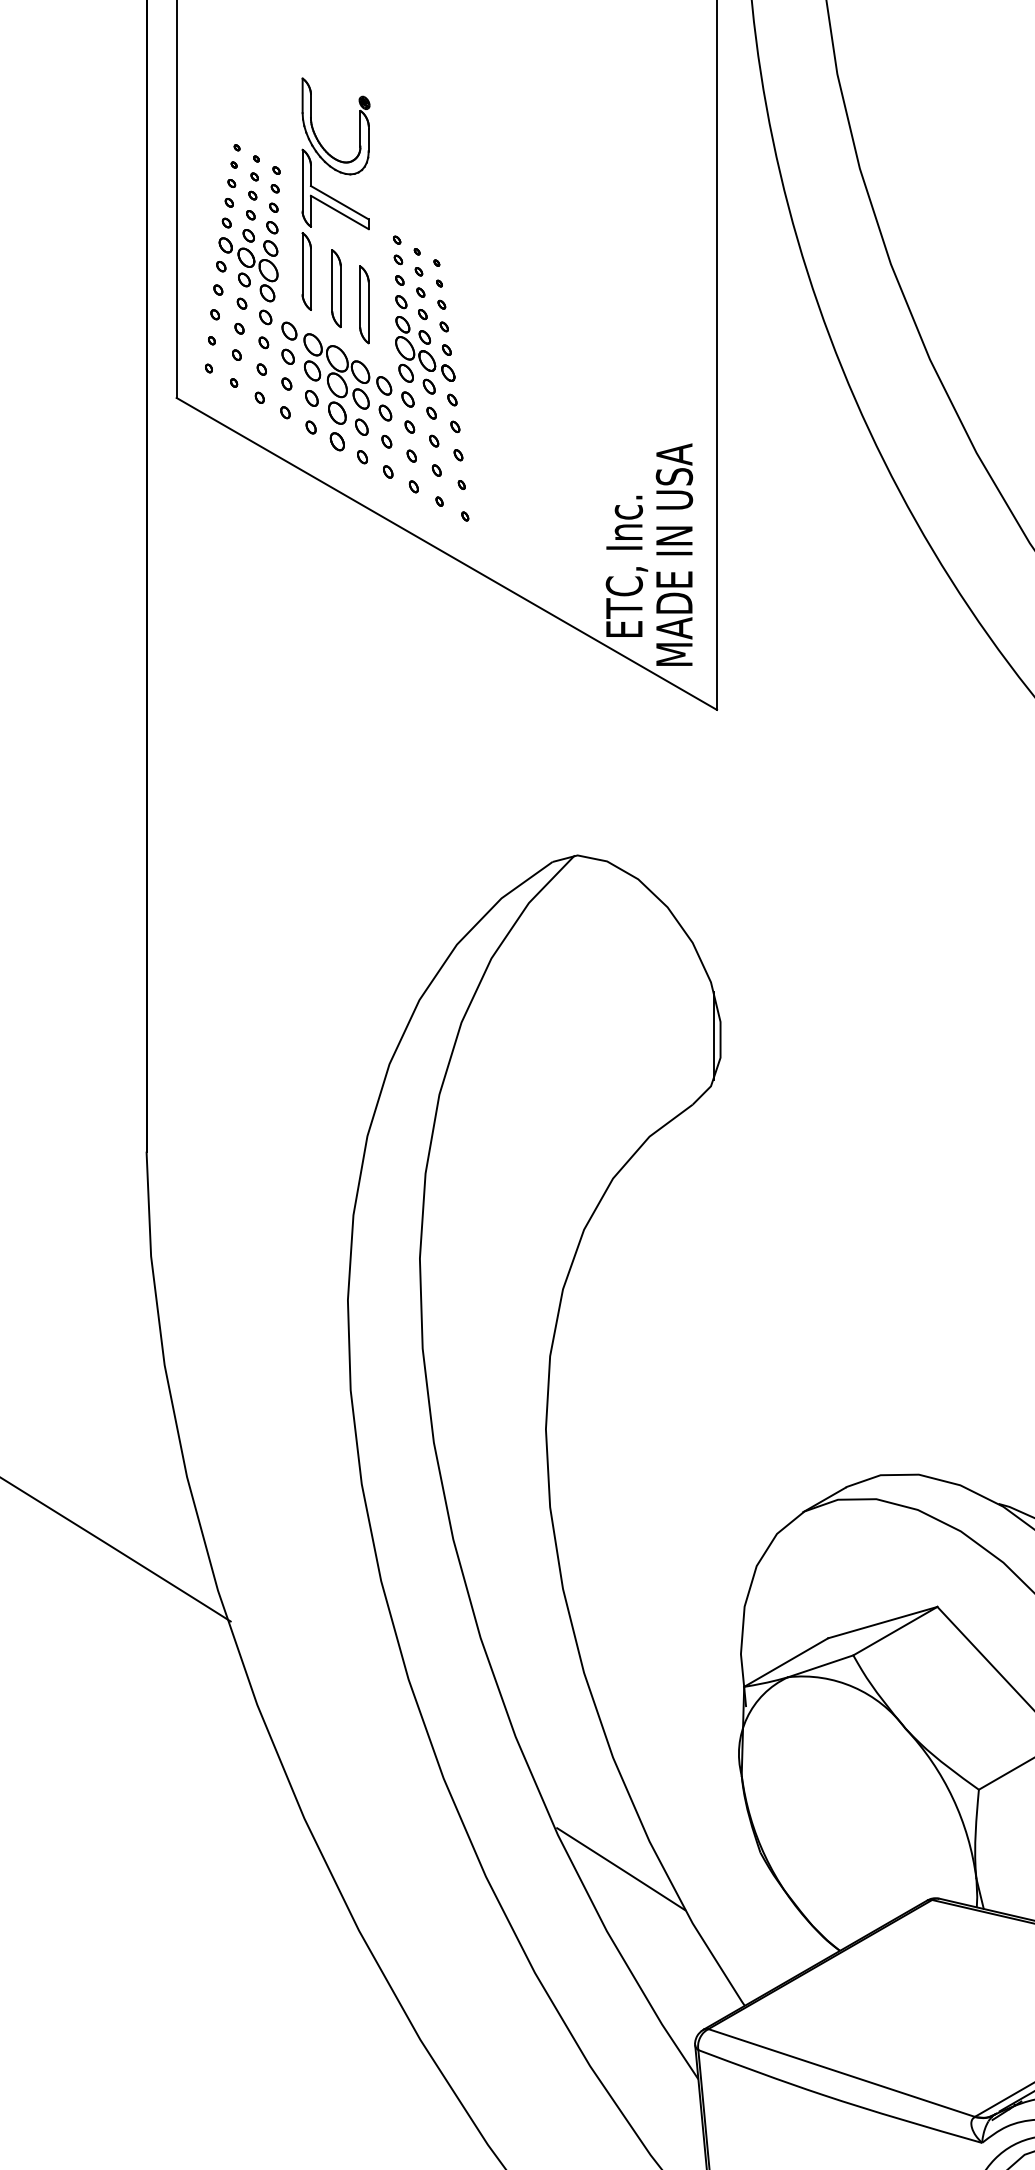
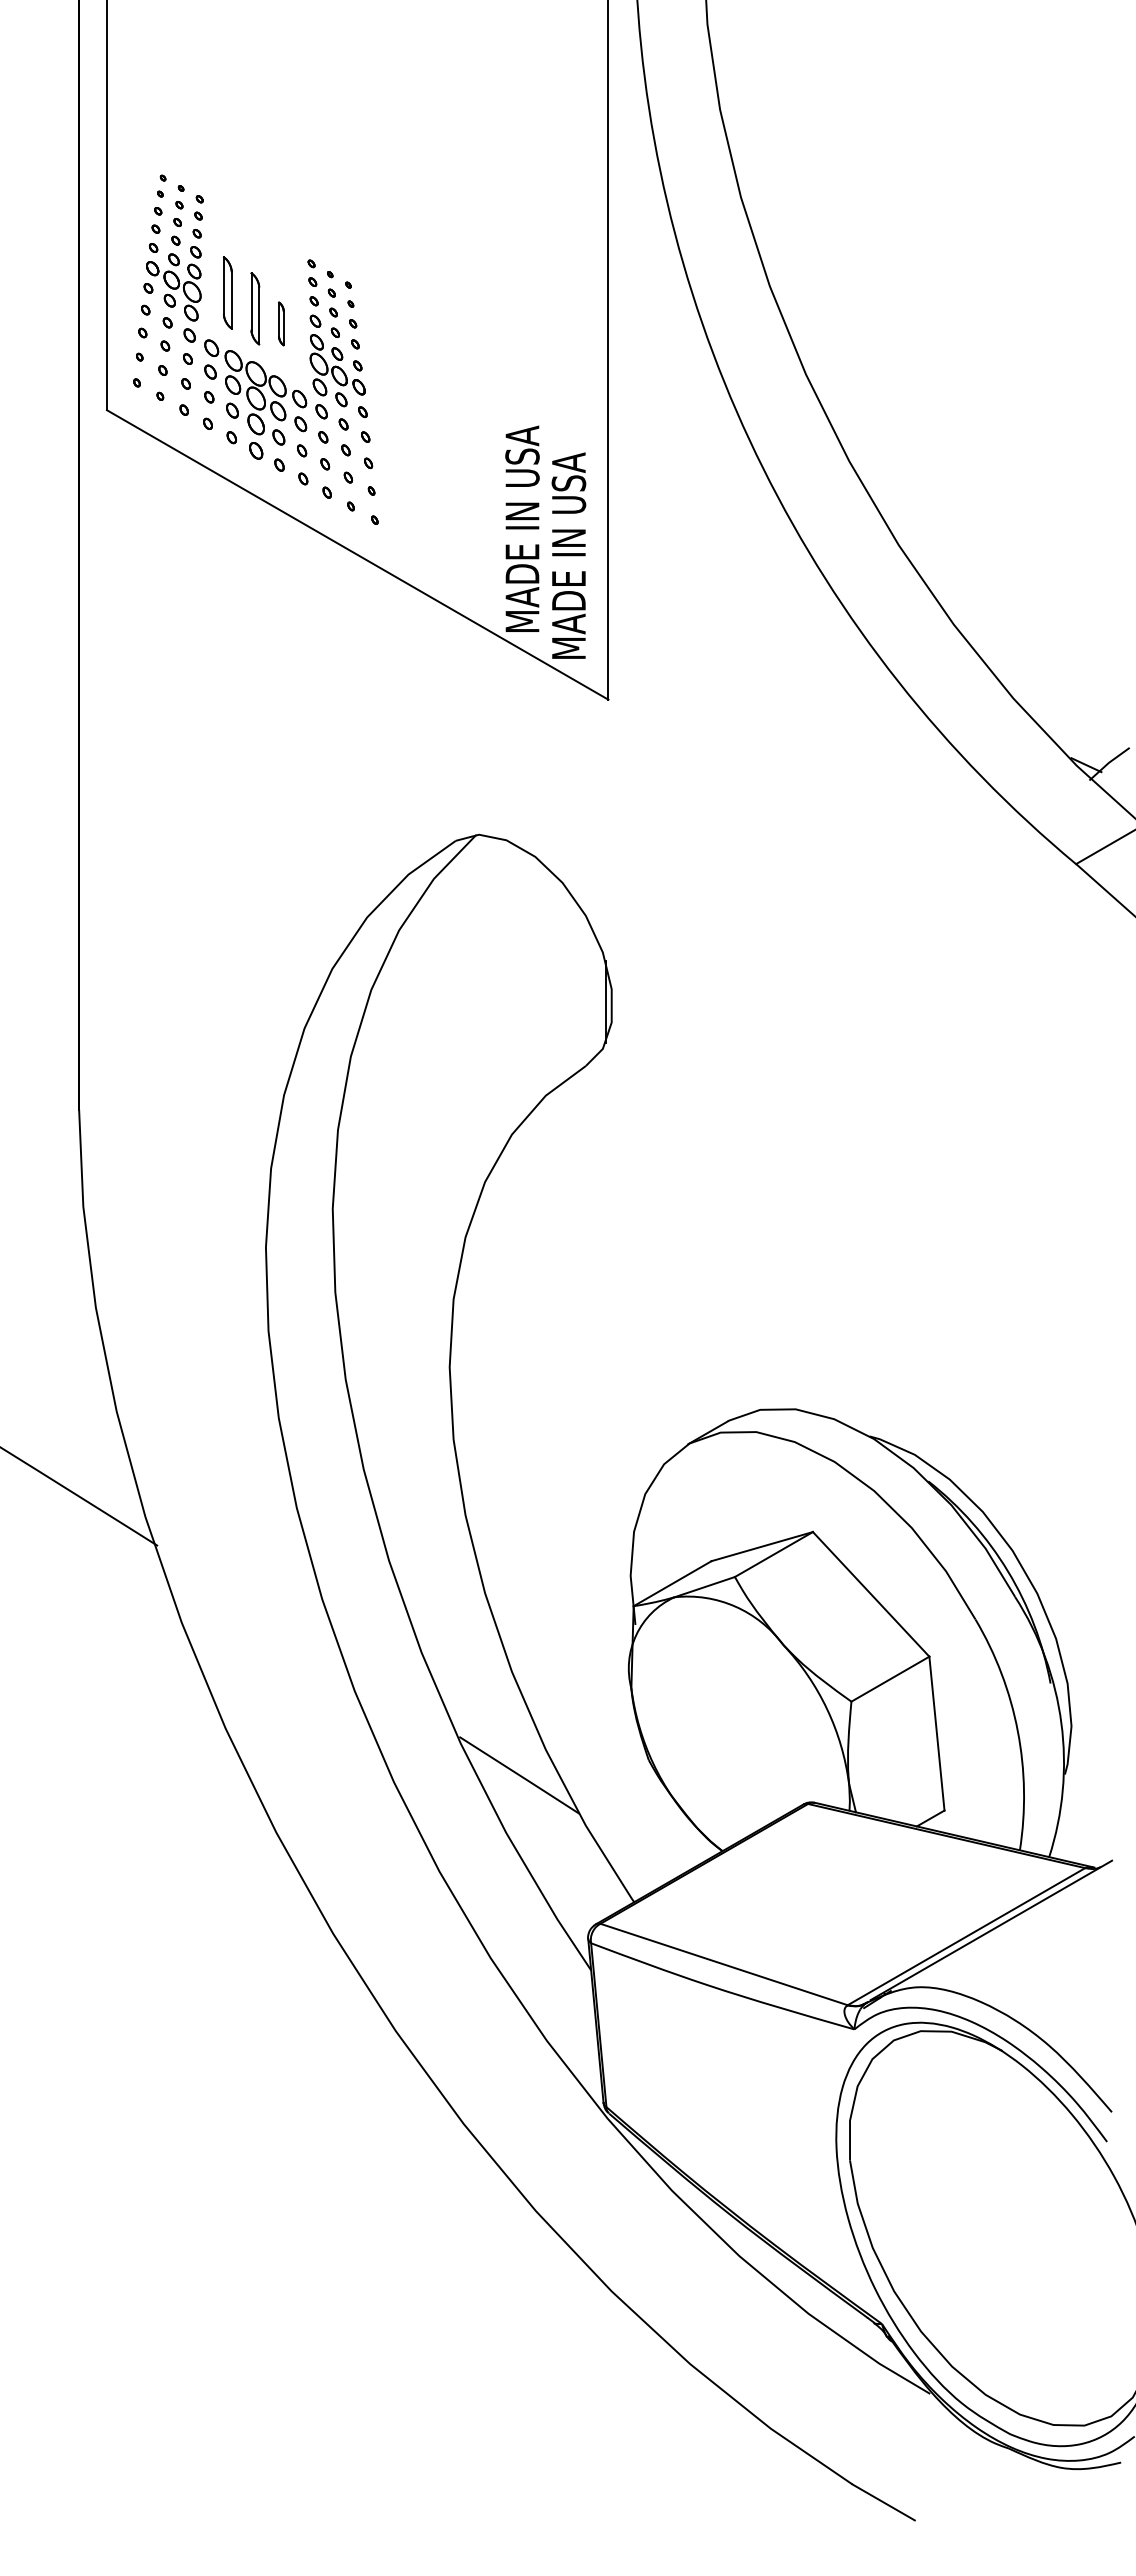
part: (335, 153) -> (254, 183), removed
part: (364, 304) -> (281, 323), size x0.6
text: (626, 523) -> (524, 526), ETC, Inc. -> MADE IN USA

